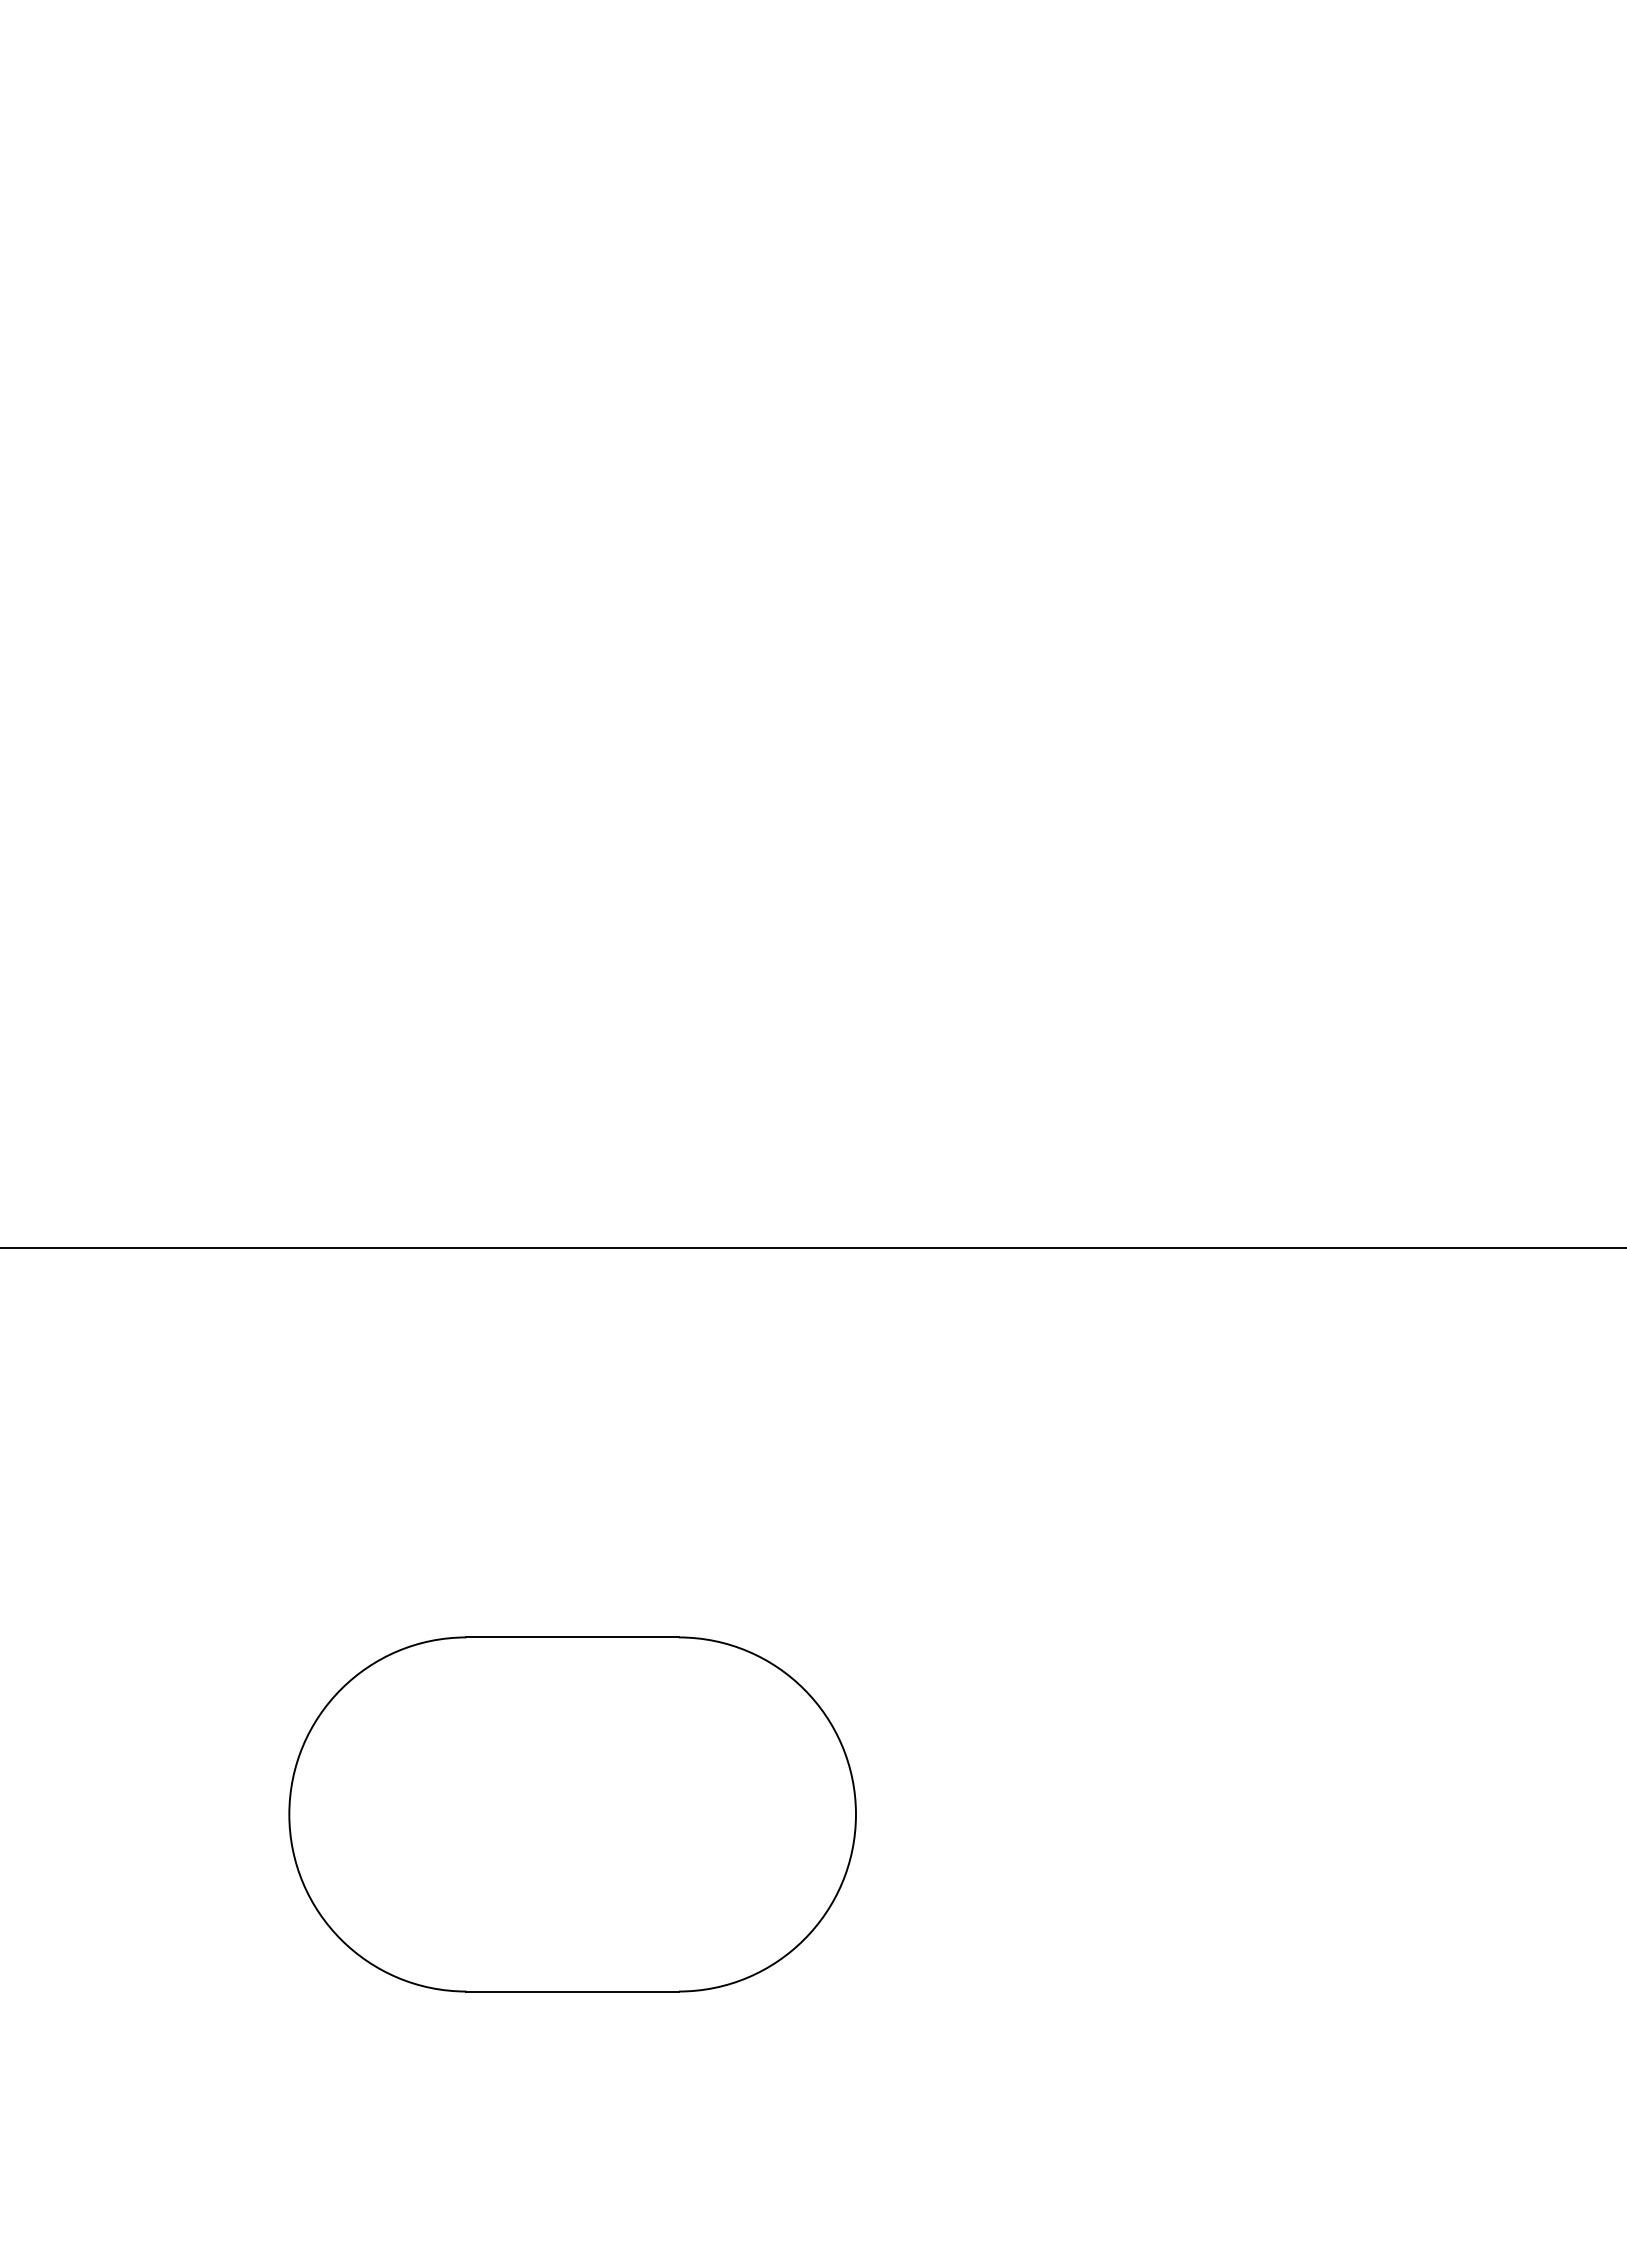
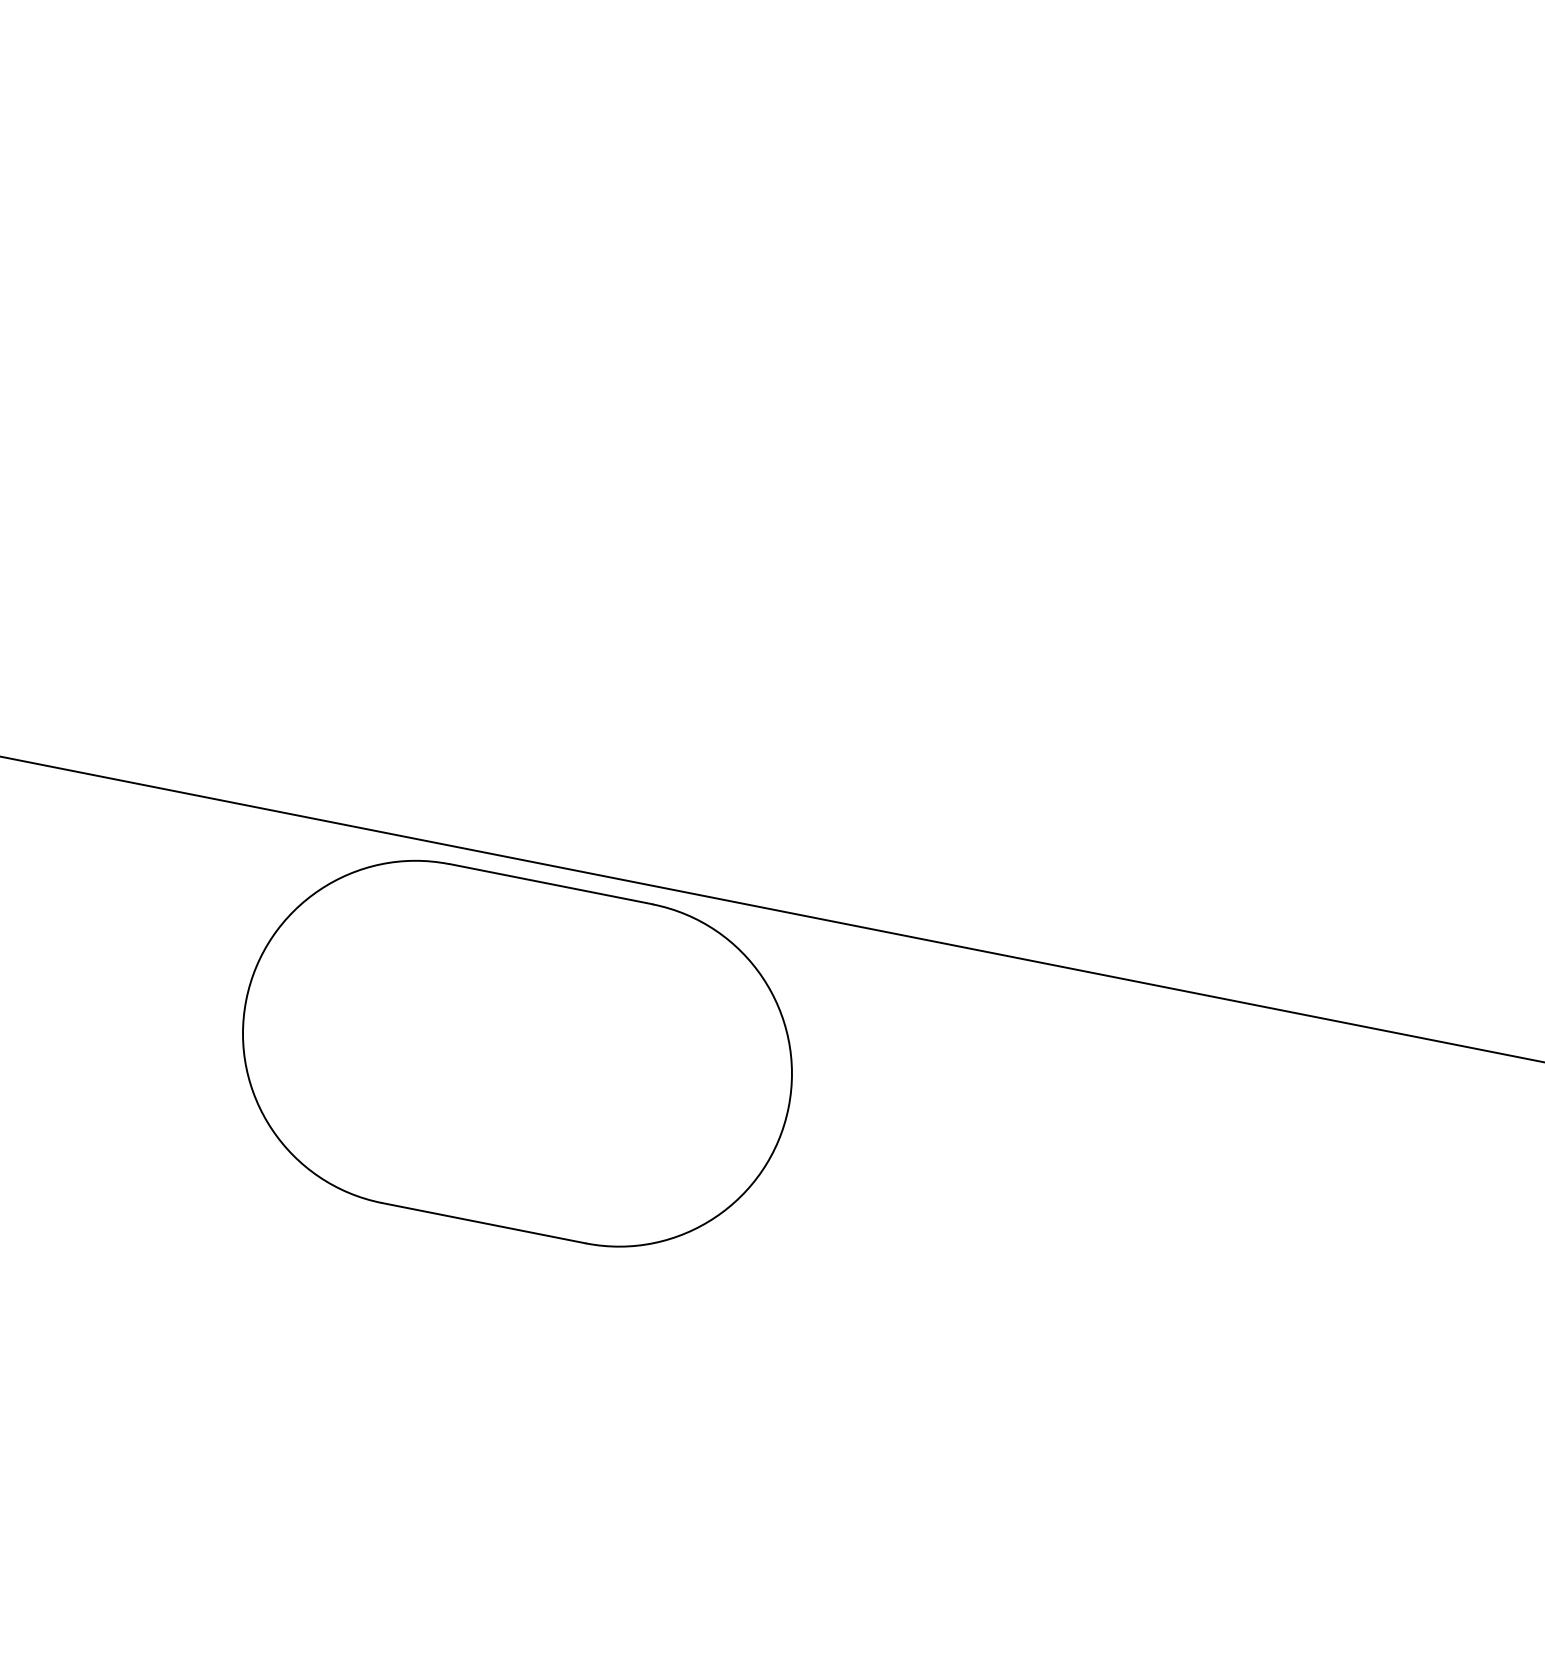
part: (572, 1814) -> (517, 1053), moved

